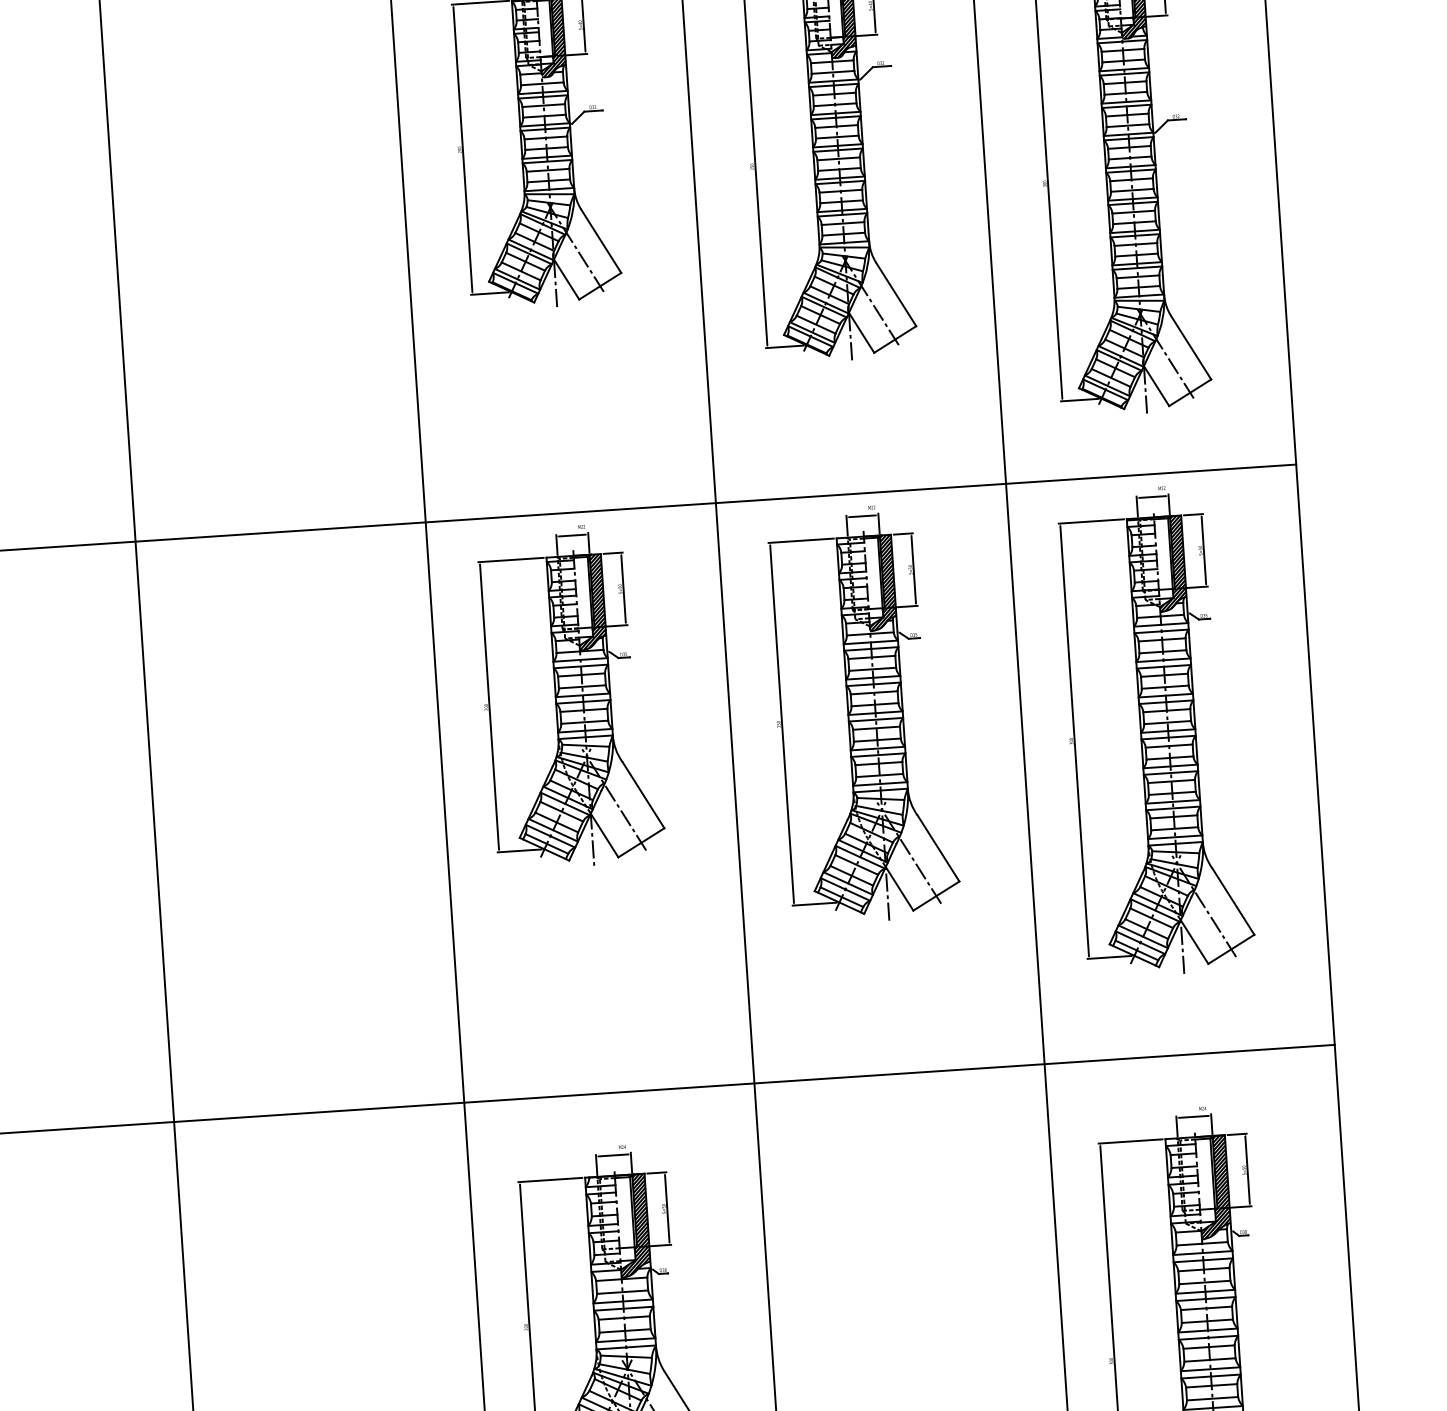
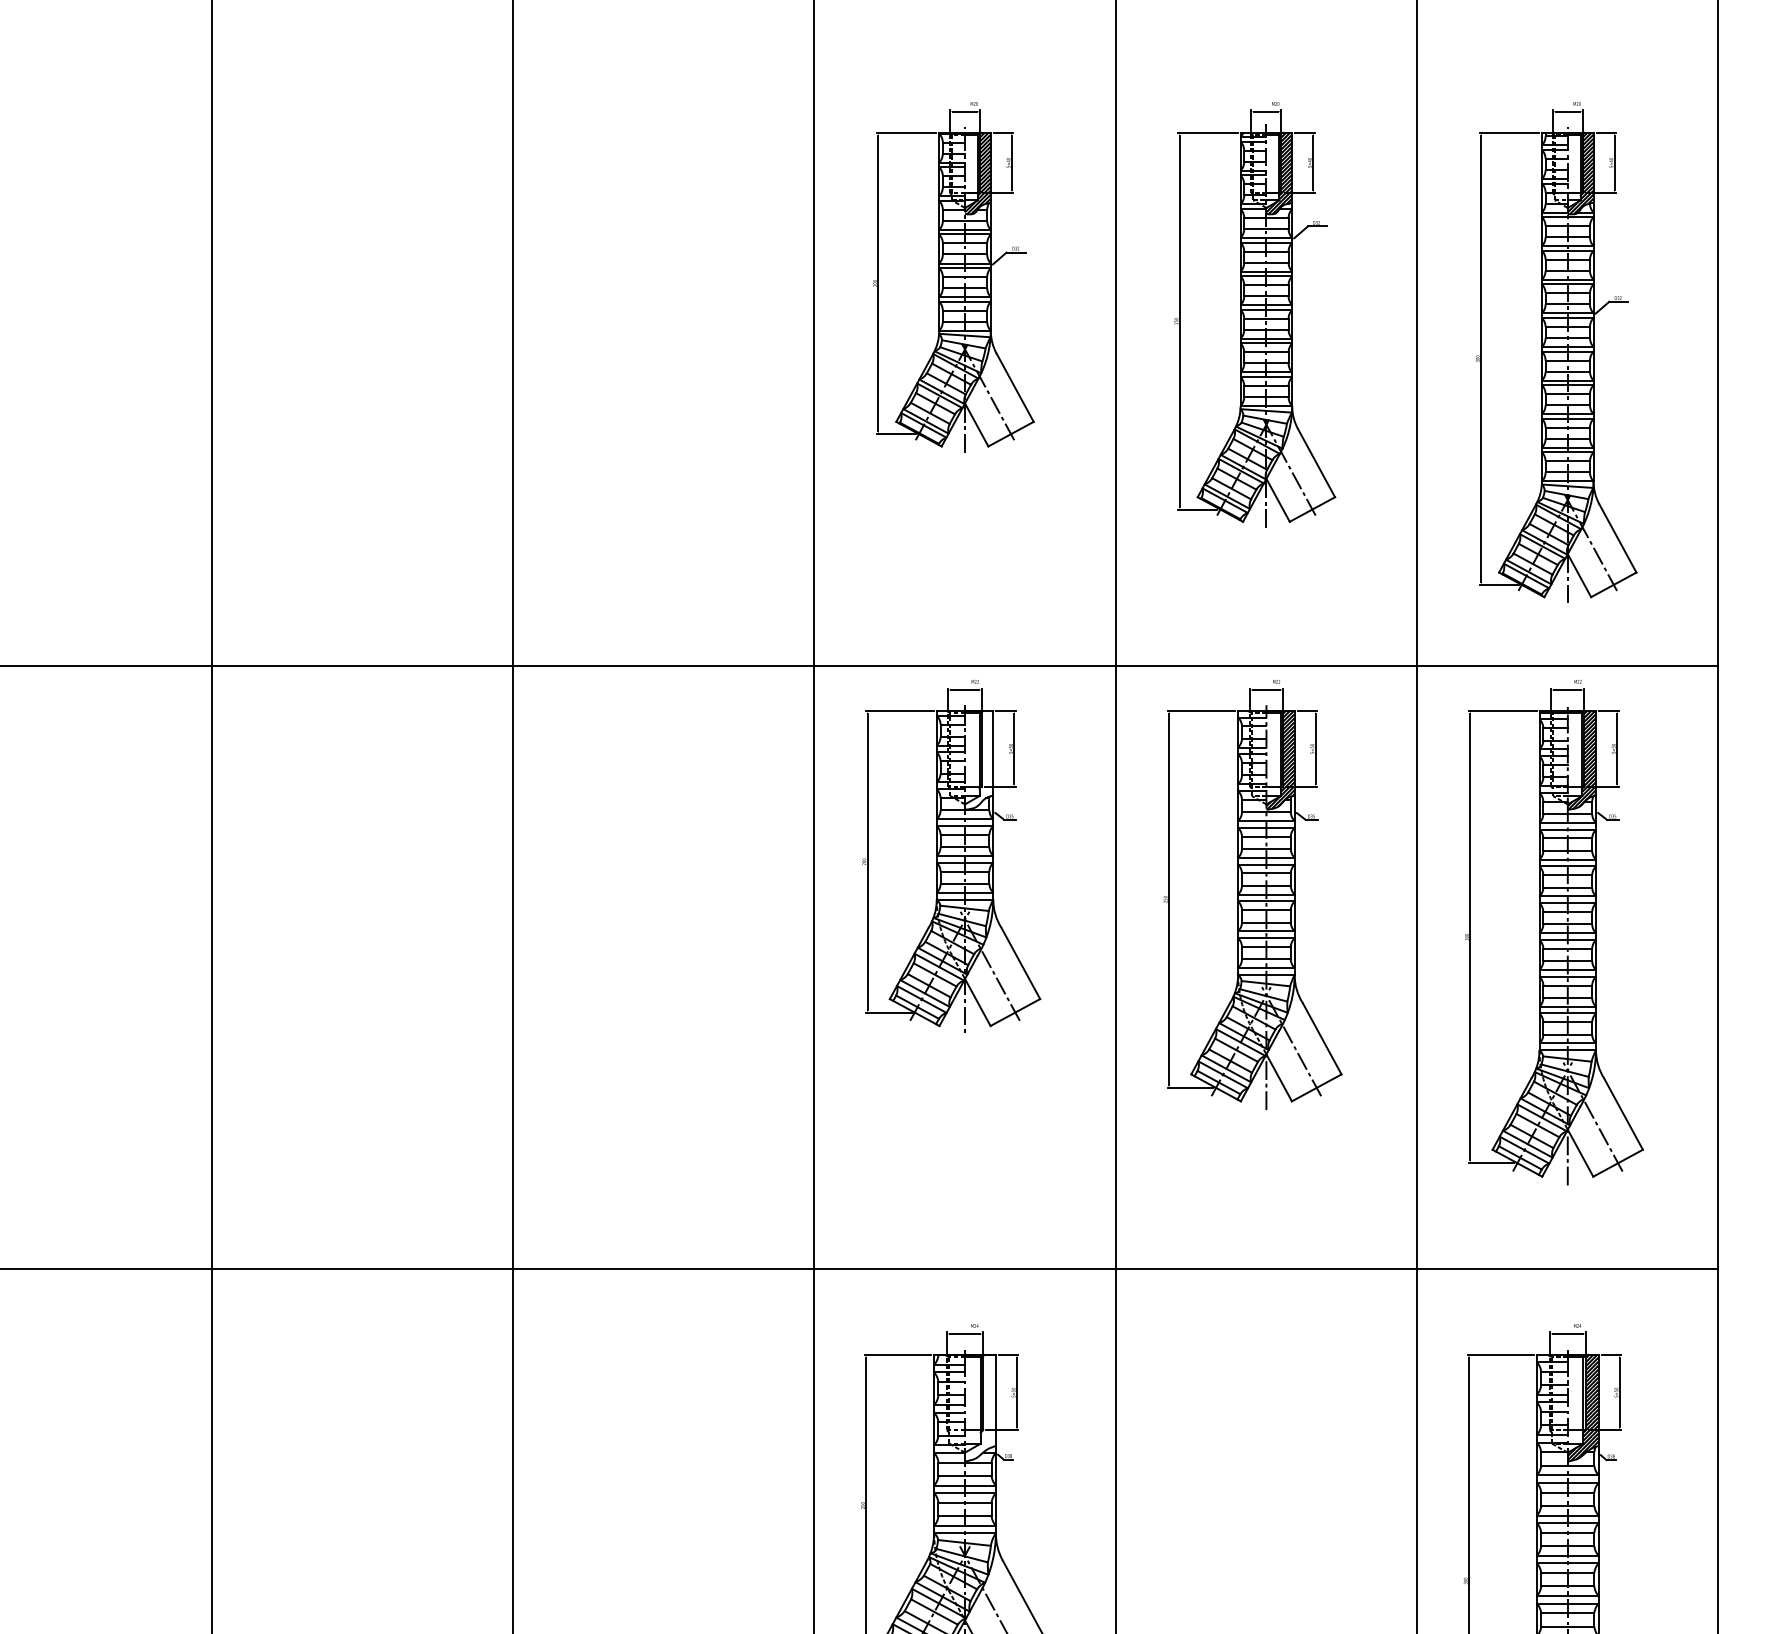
hatch: (590, 602) -> (979, 760), removed
hatch: (633, 1225) -> (980, 1407), removed

